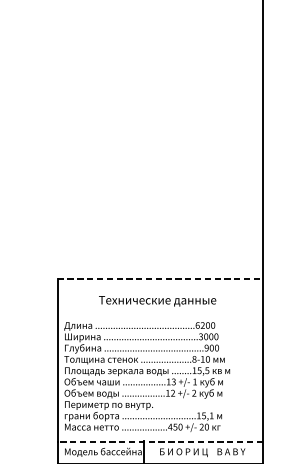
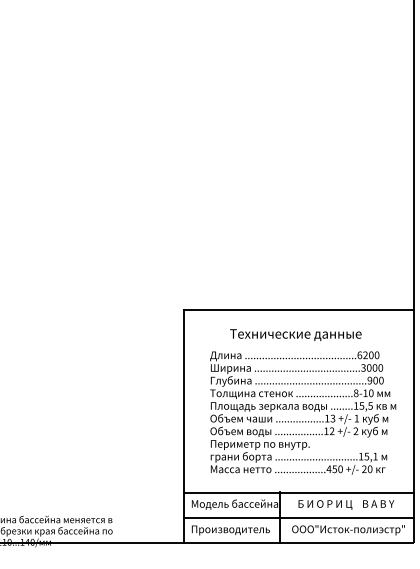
line: (160, 279) -> (299, 310), dashed -> solid
text: (147, 376) -> (303, 412), moved
line: (159, 441) -> (298, 492), dashed -> solid

